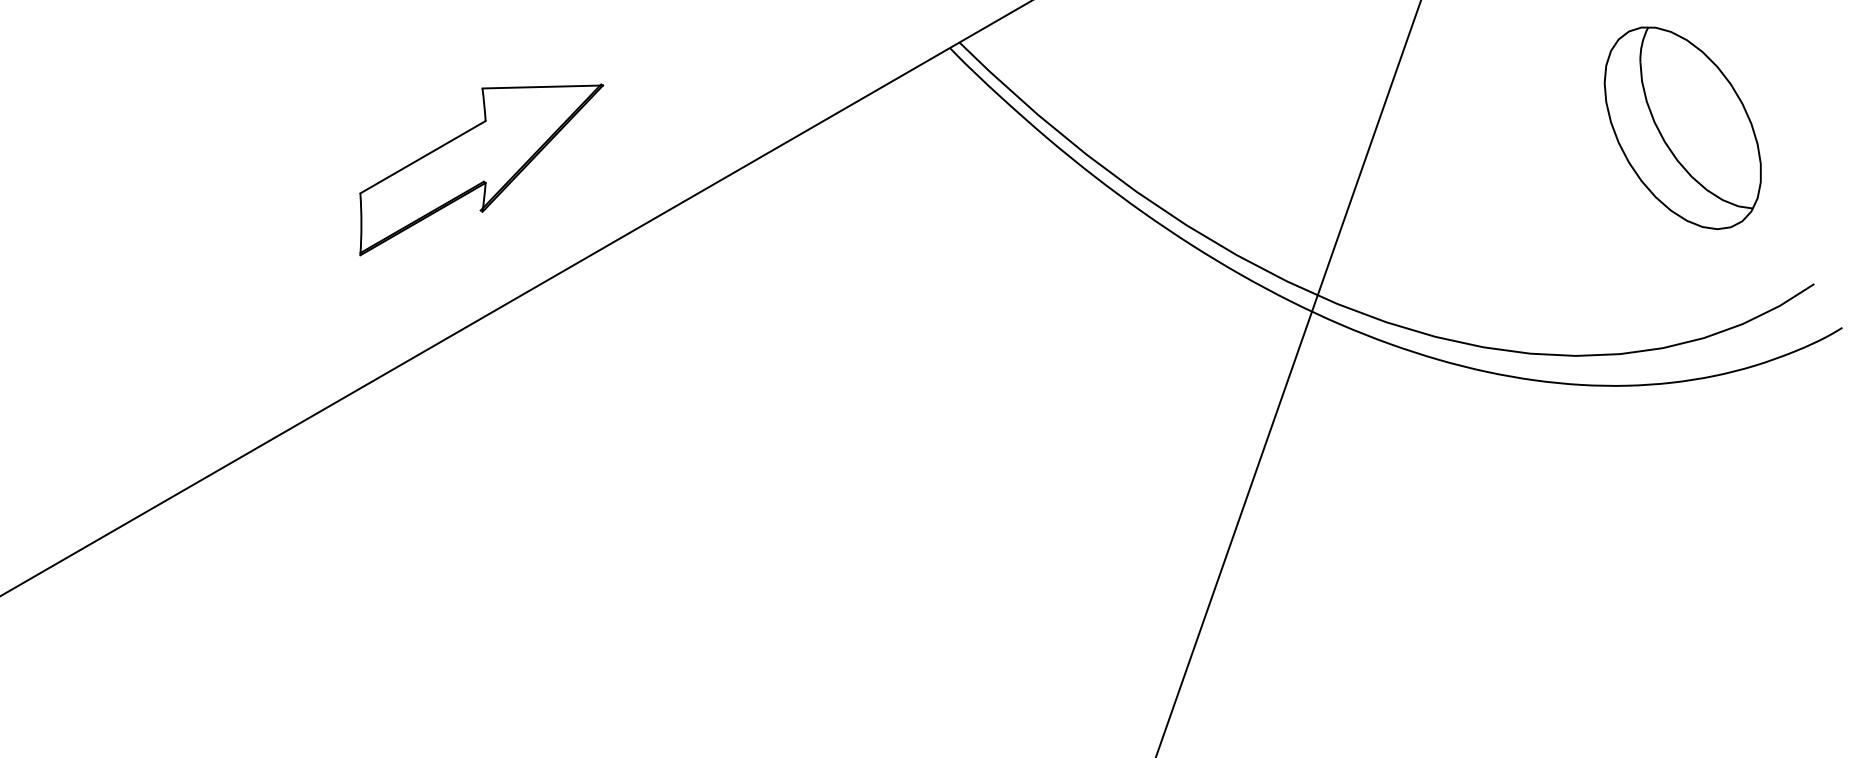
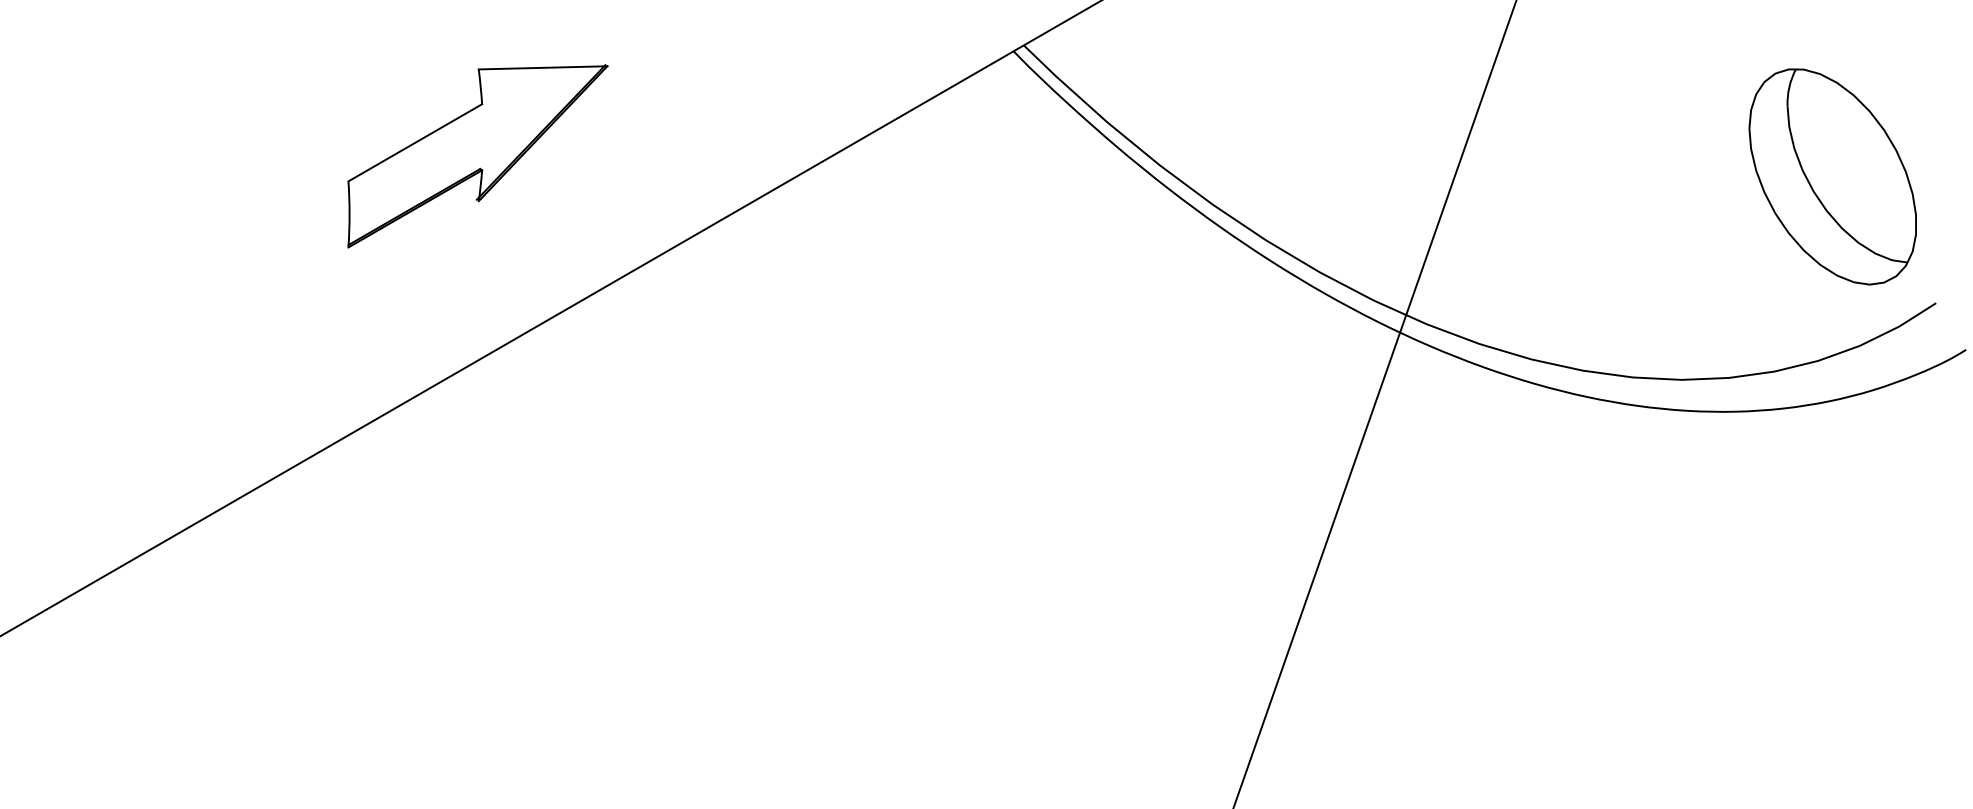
part: (1682, 127) -> (1832, 176), moved
part: (481, 170) -> (477, 156), moved

